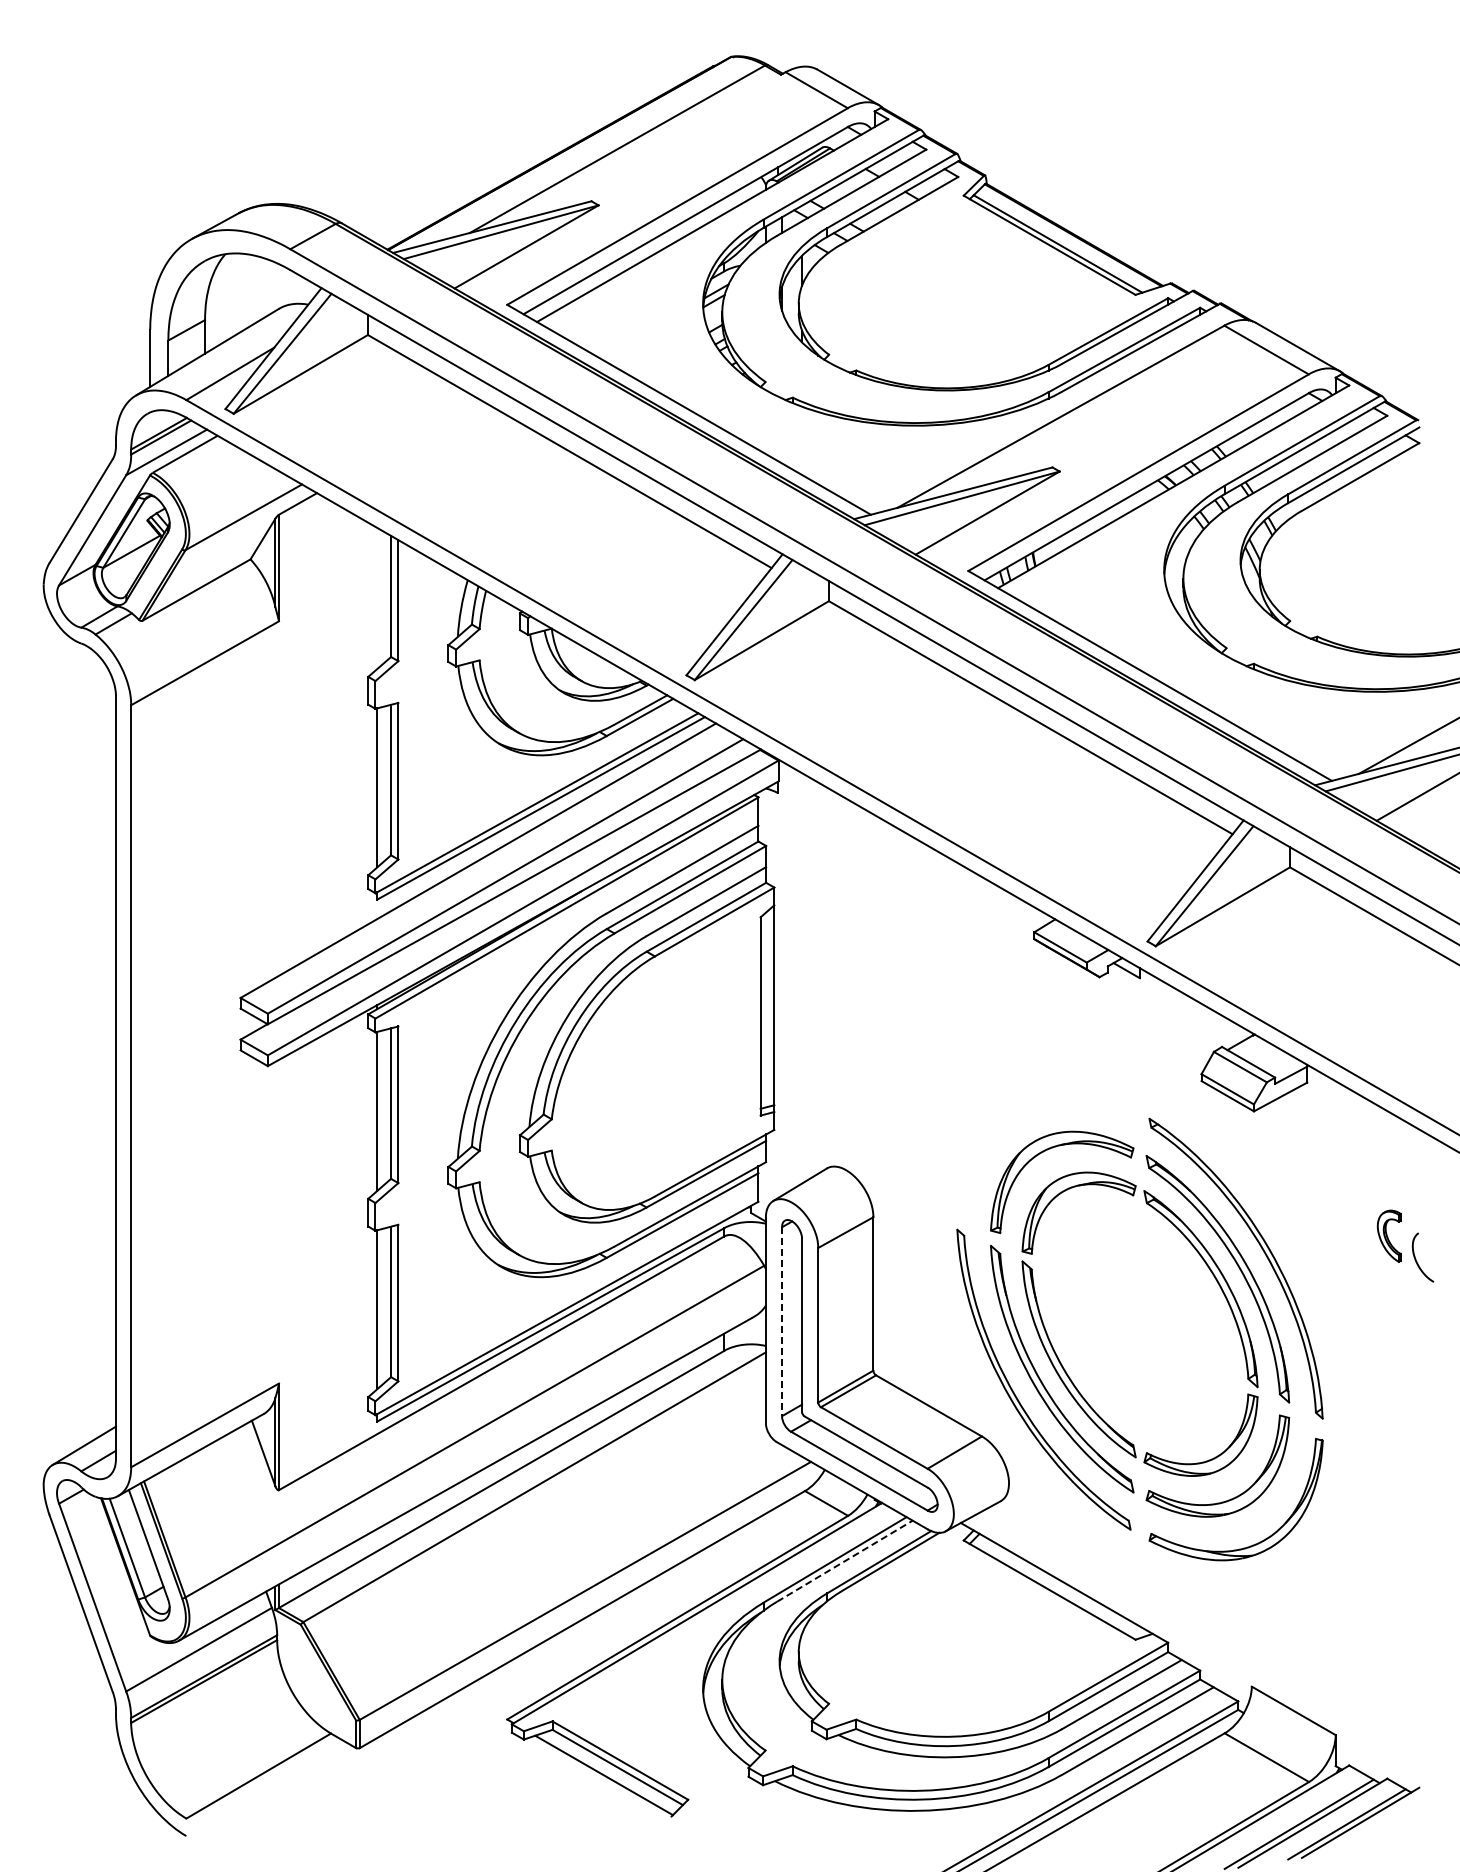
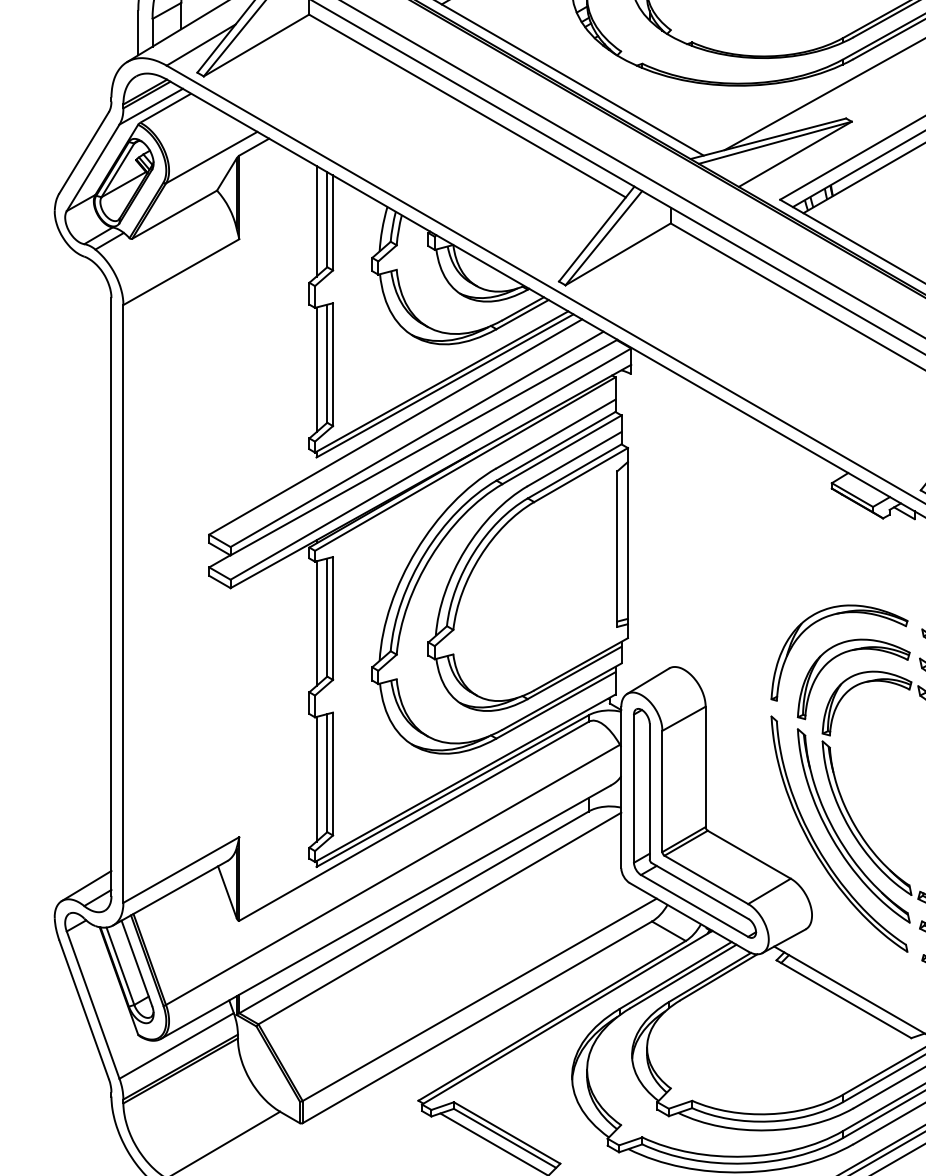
line: (377, 598) -> (316, 221), added
part: (1021, 1106) -> (821, 619), added
line: (782, 1322) -> (634, 789), dashed -> solid
line: (844, 1561) -> (682, 976), dashed -> solid

